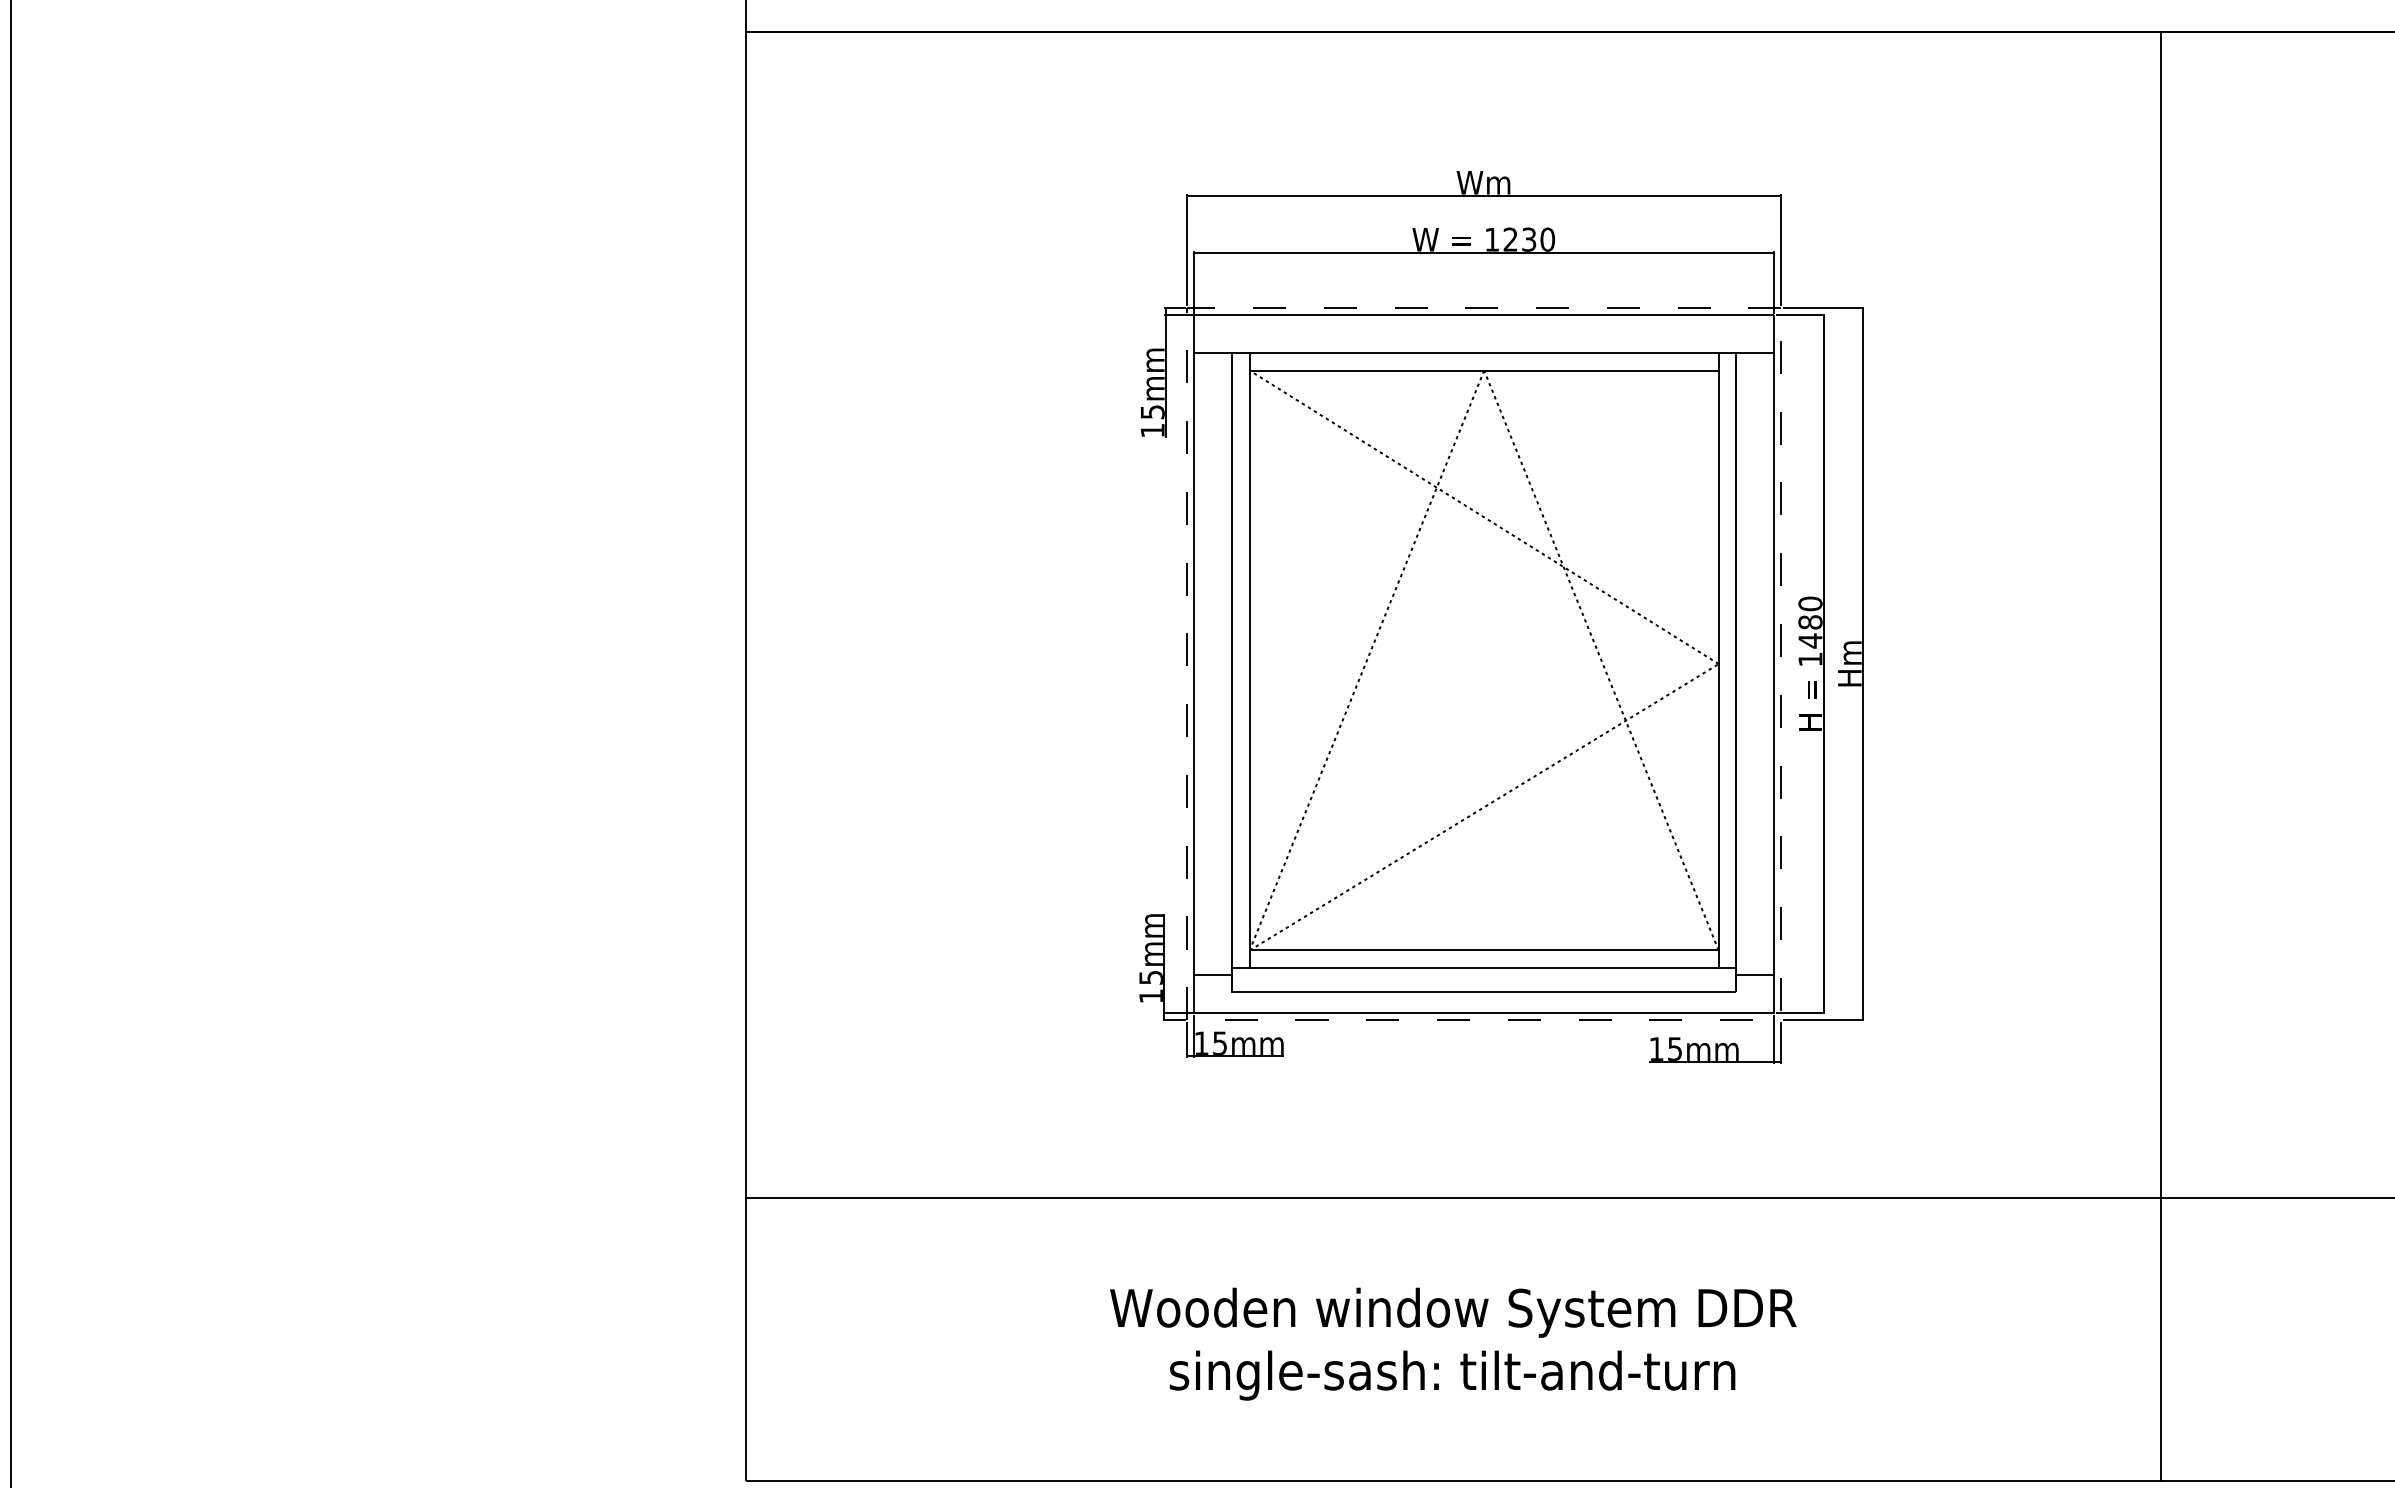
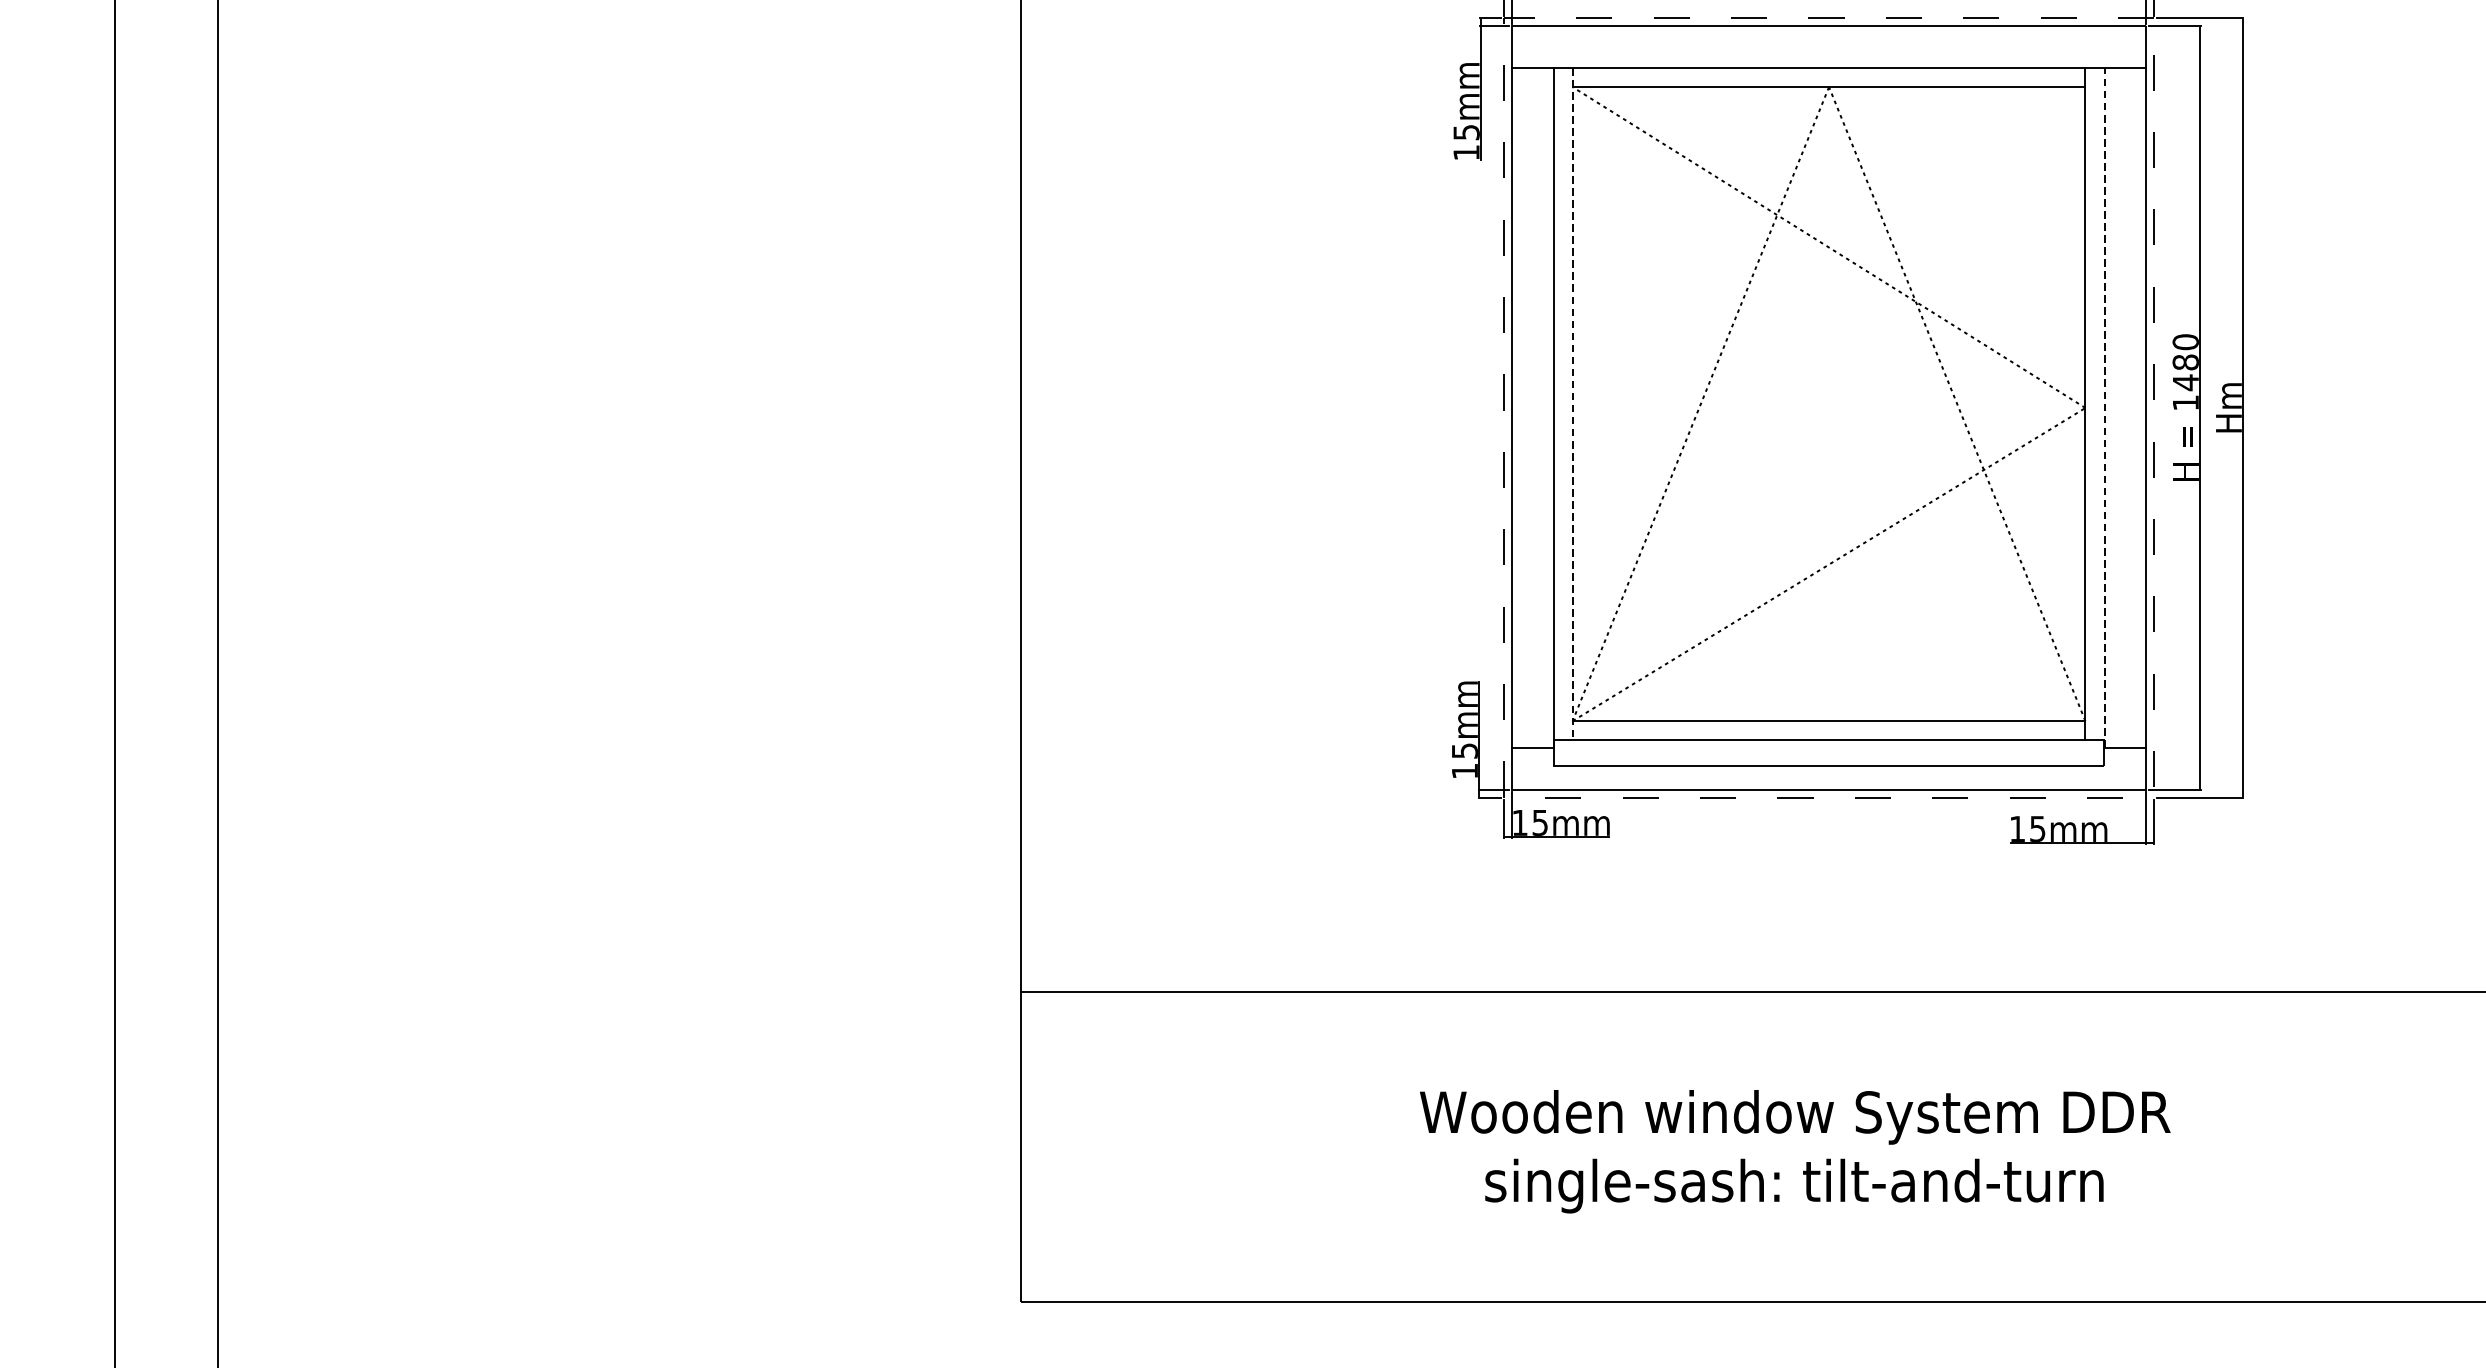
line: (1249, 661) -> (1572, 405), solid -> dashed
line: (1736, 664) -> (2104, 408), solid -> dashed

